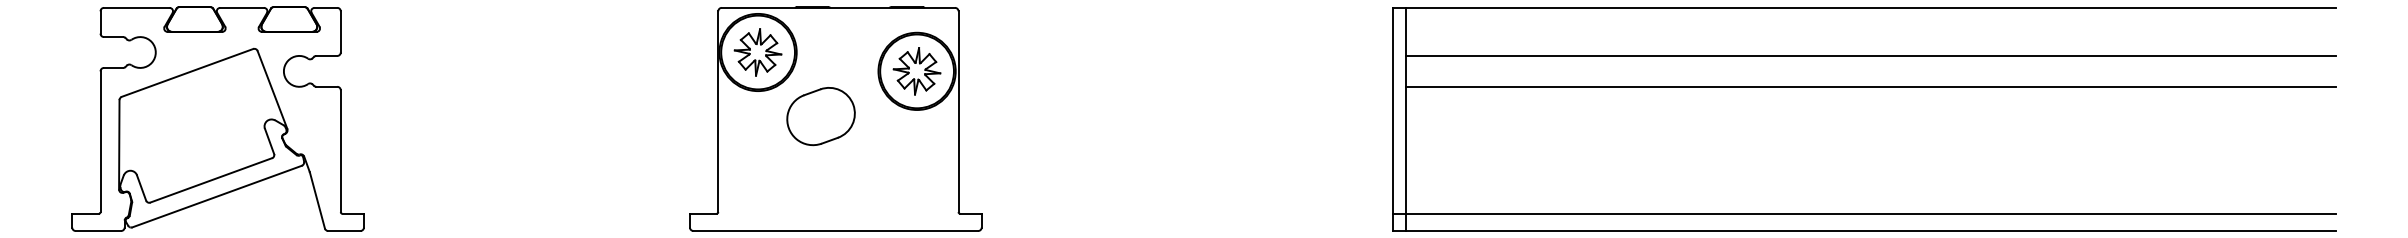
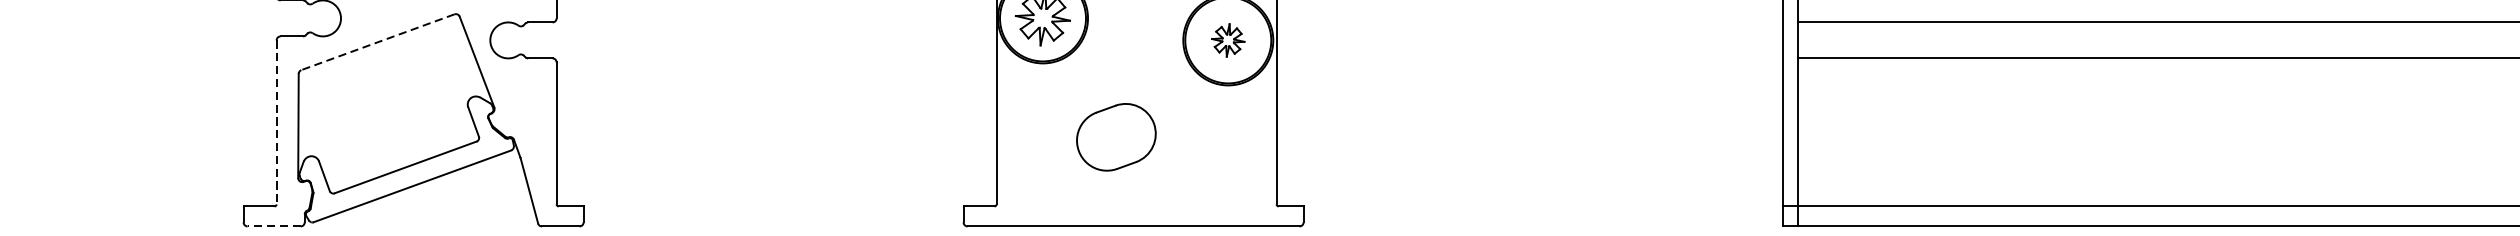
part: (916, 71) -> (1227, 40), size x0.6
line: (187, 72) -> (377, 41), solid -> dashed
part: (820, 116) -> (1115, 137), moved
line: (100, 142) -> (276, 123), solid -> dashed
line: (98, 230) -> (274, 225), solid -> dashed

